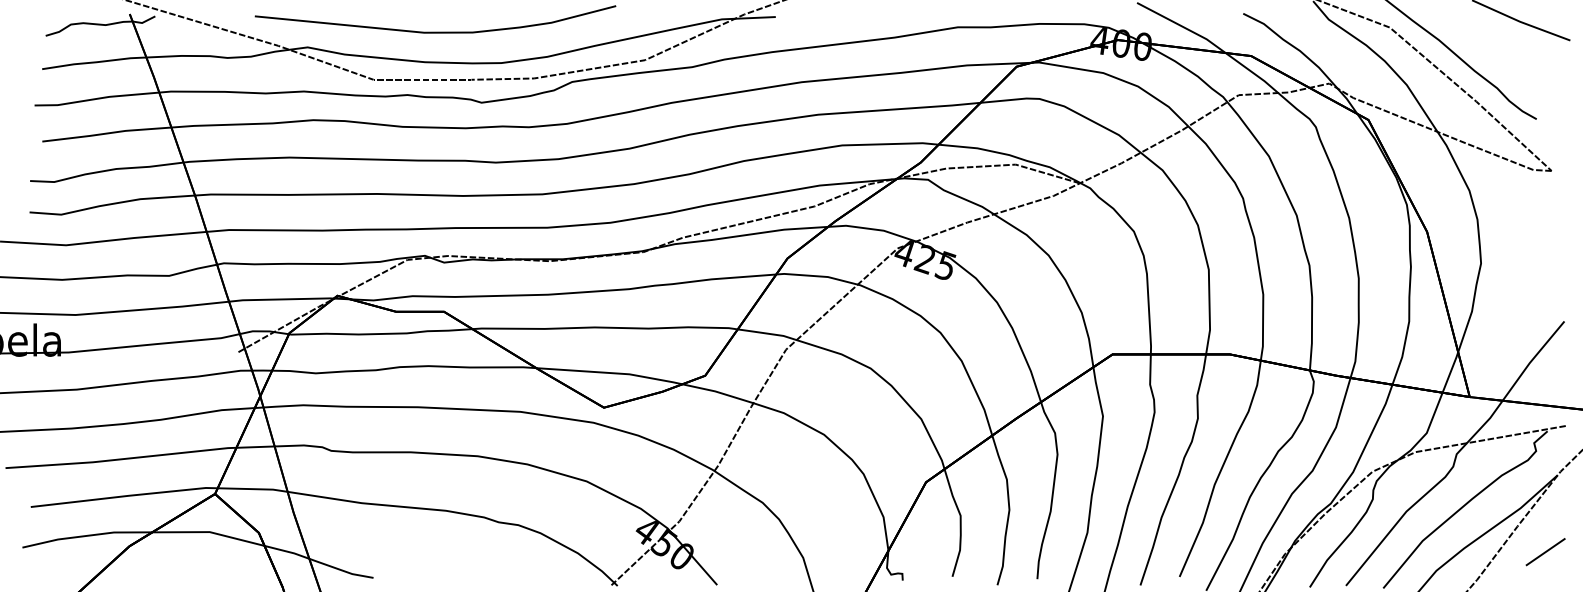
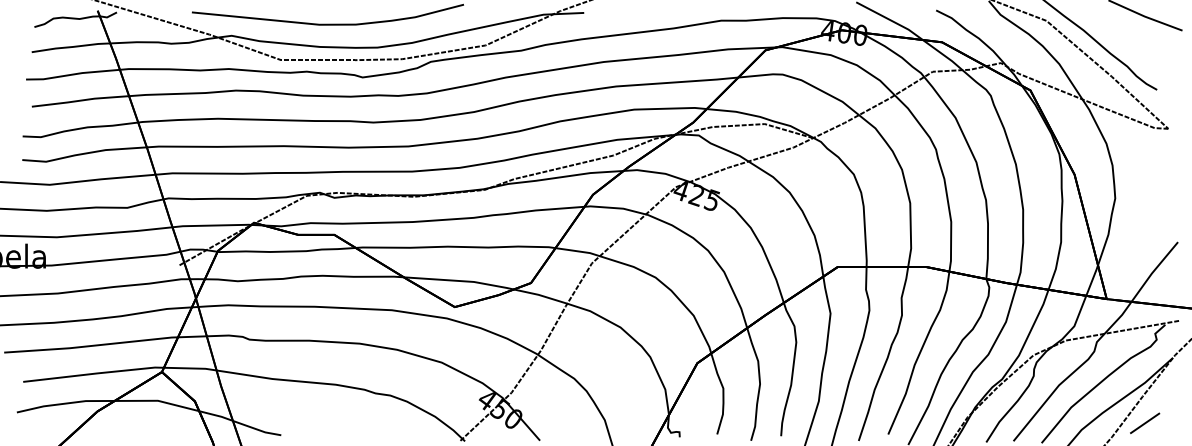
line: (1545, 552) -> (1144, 423), moved

